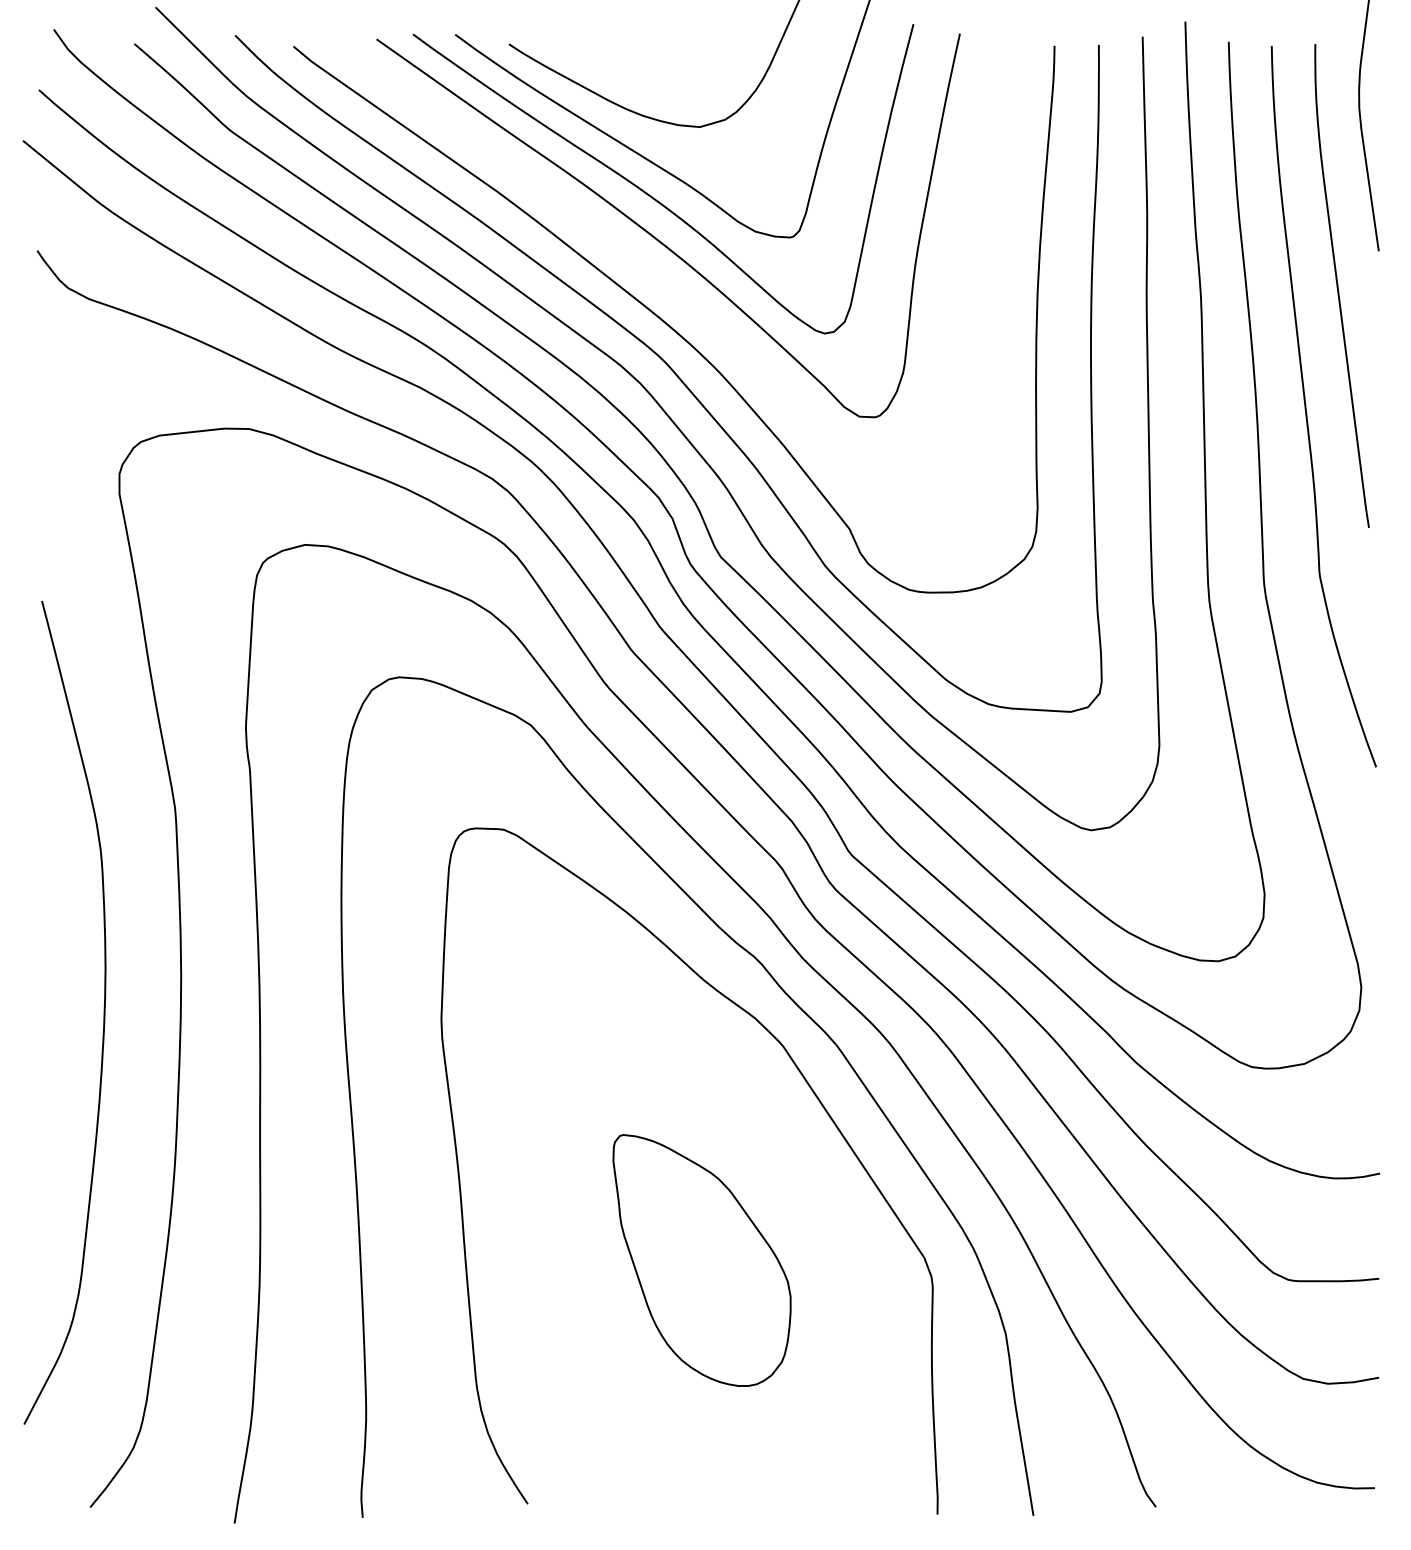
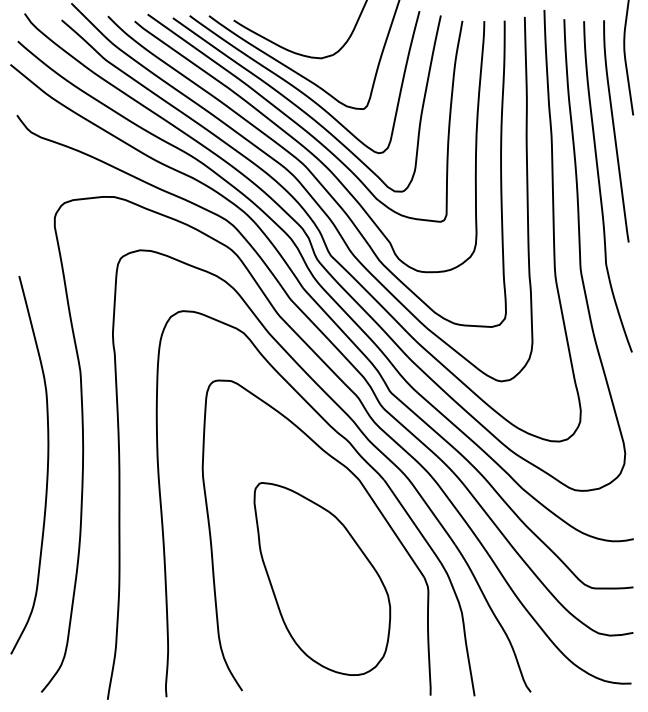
curve: (649, 268) -> (298, 123), added
part: (702, 1259) -> (322, 578), size x1.67

